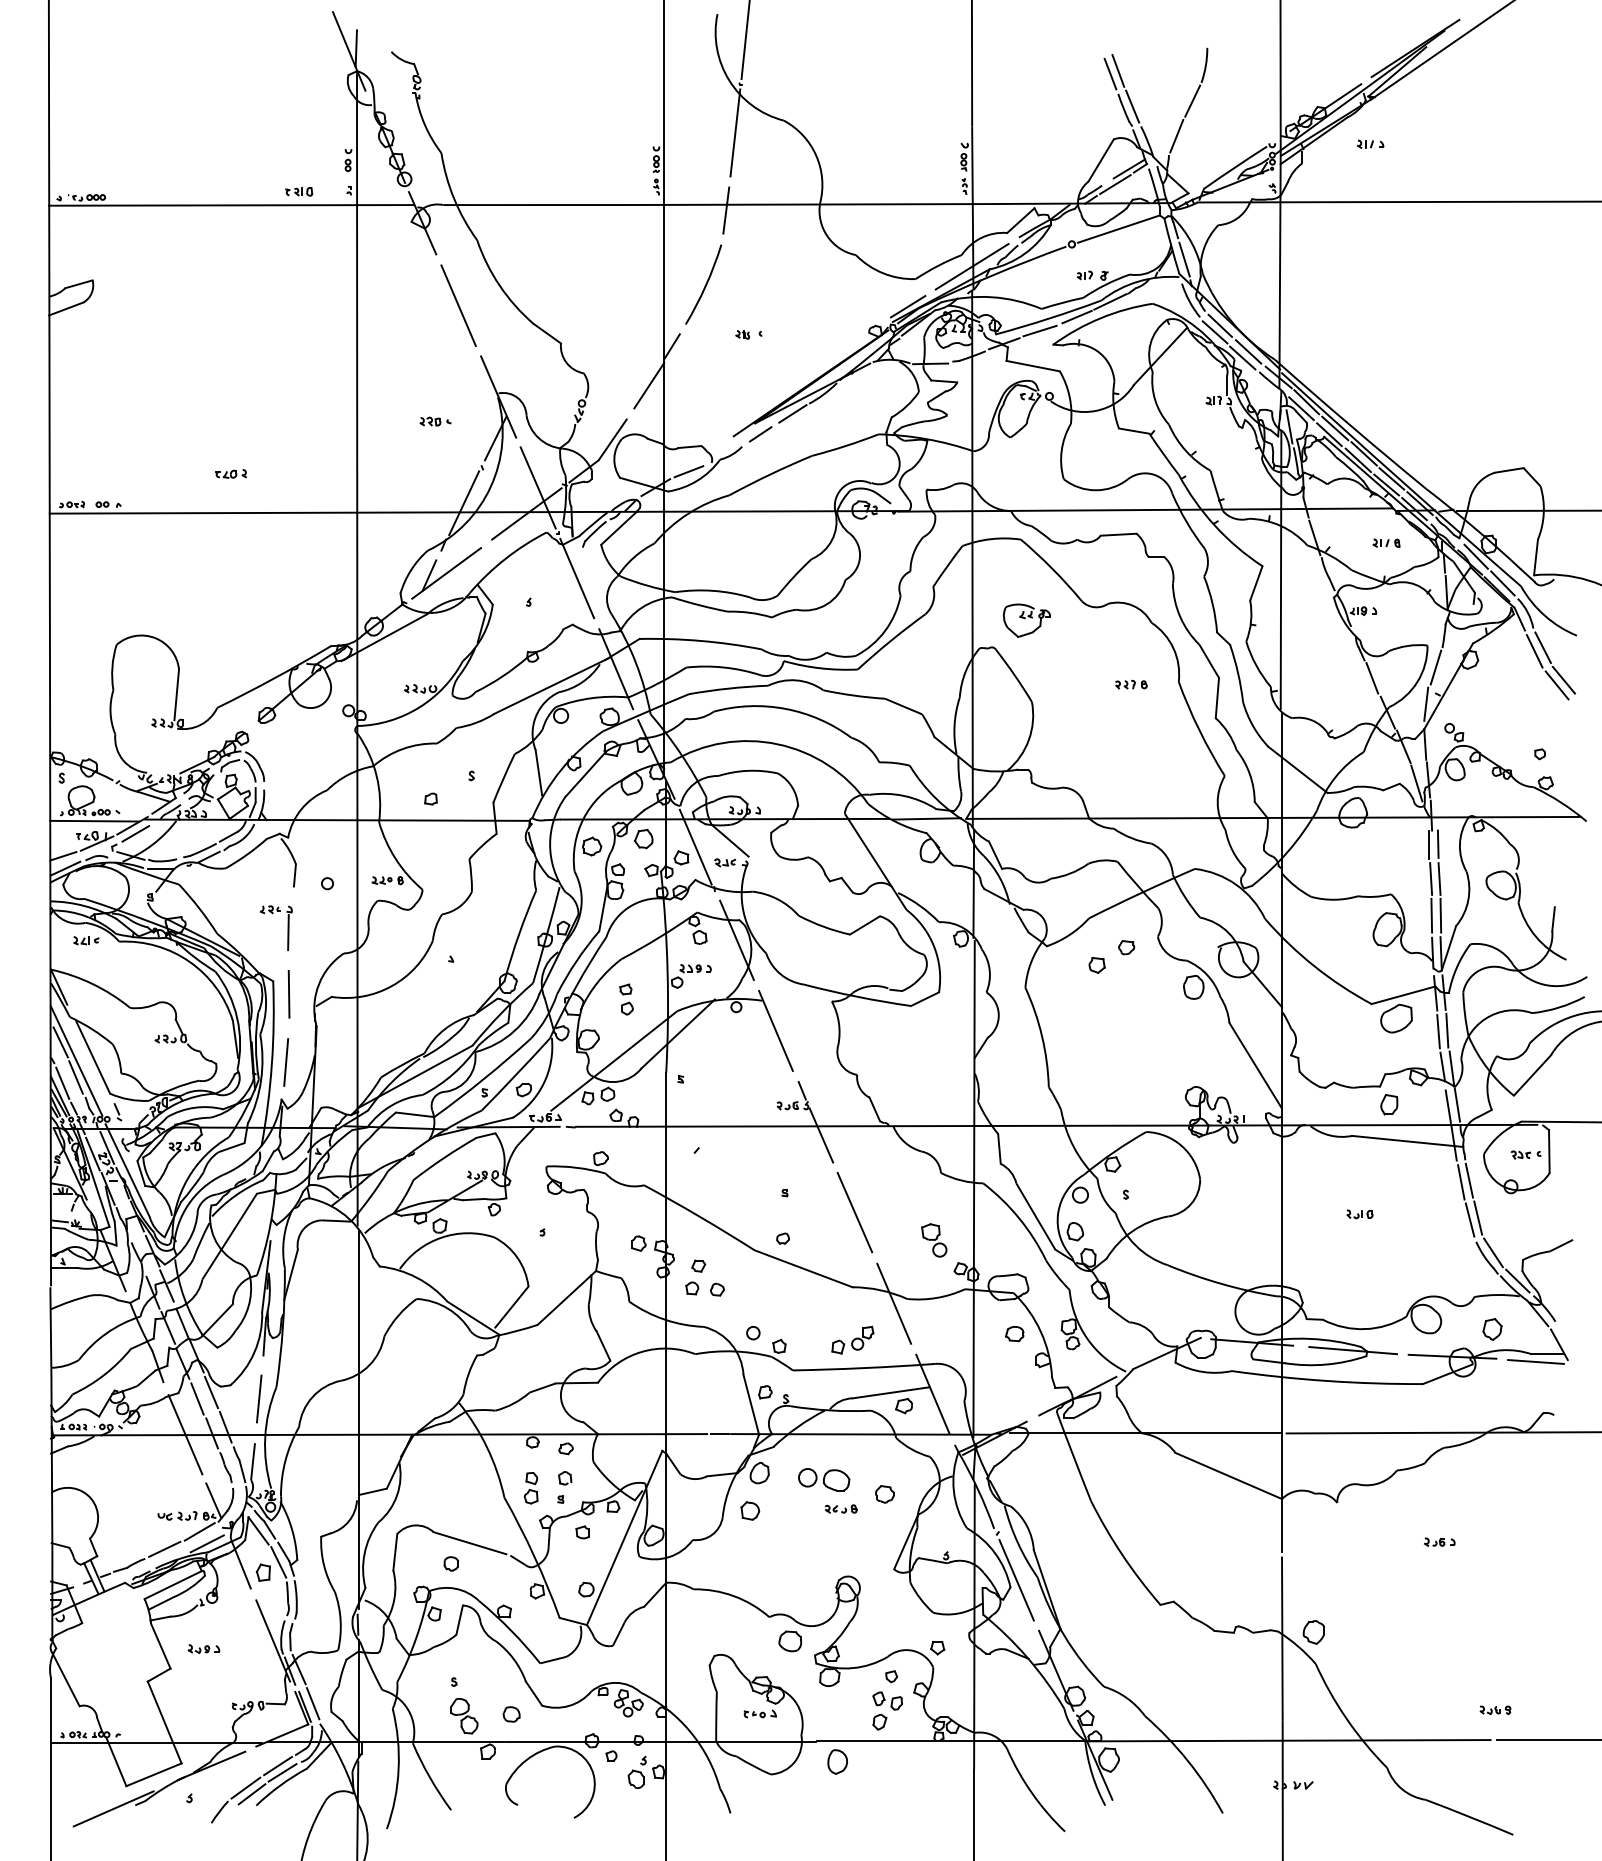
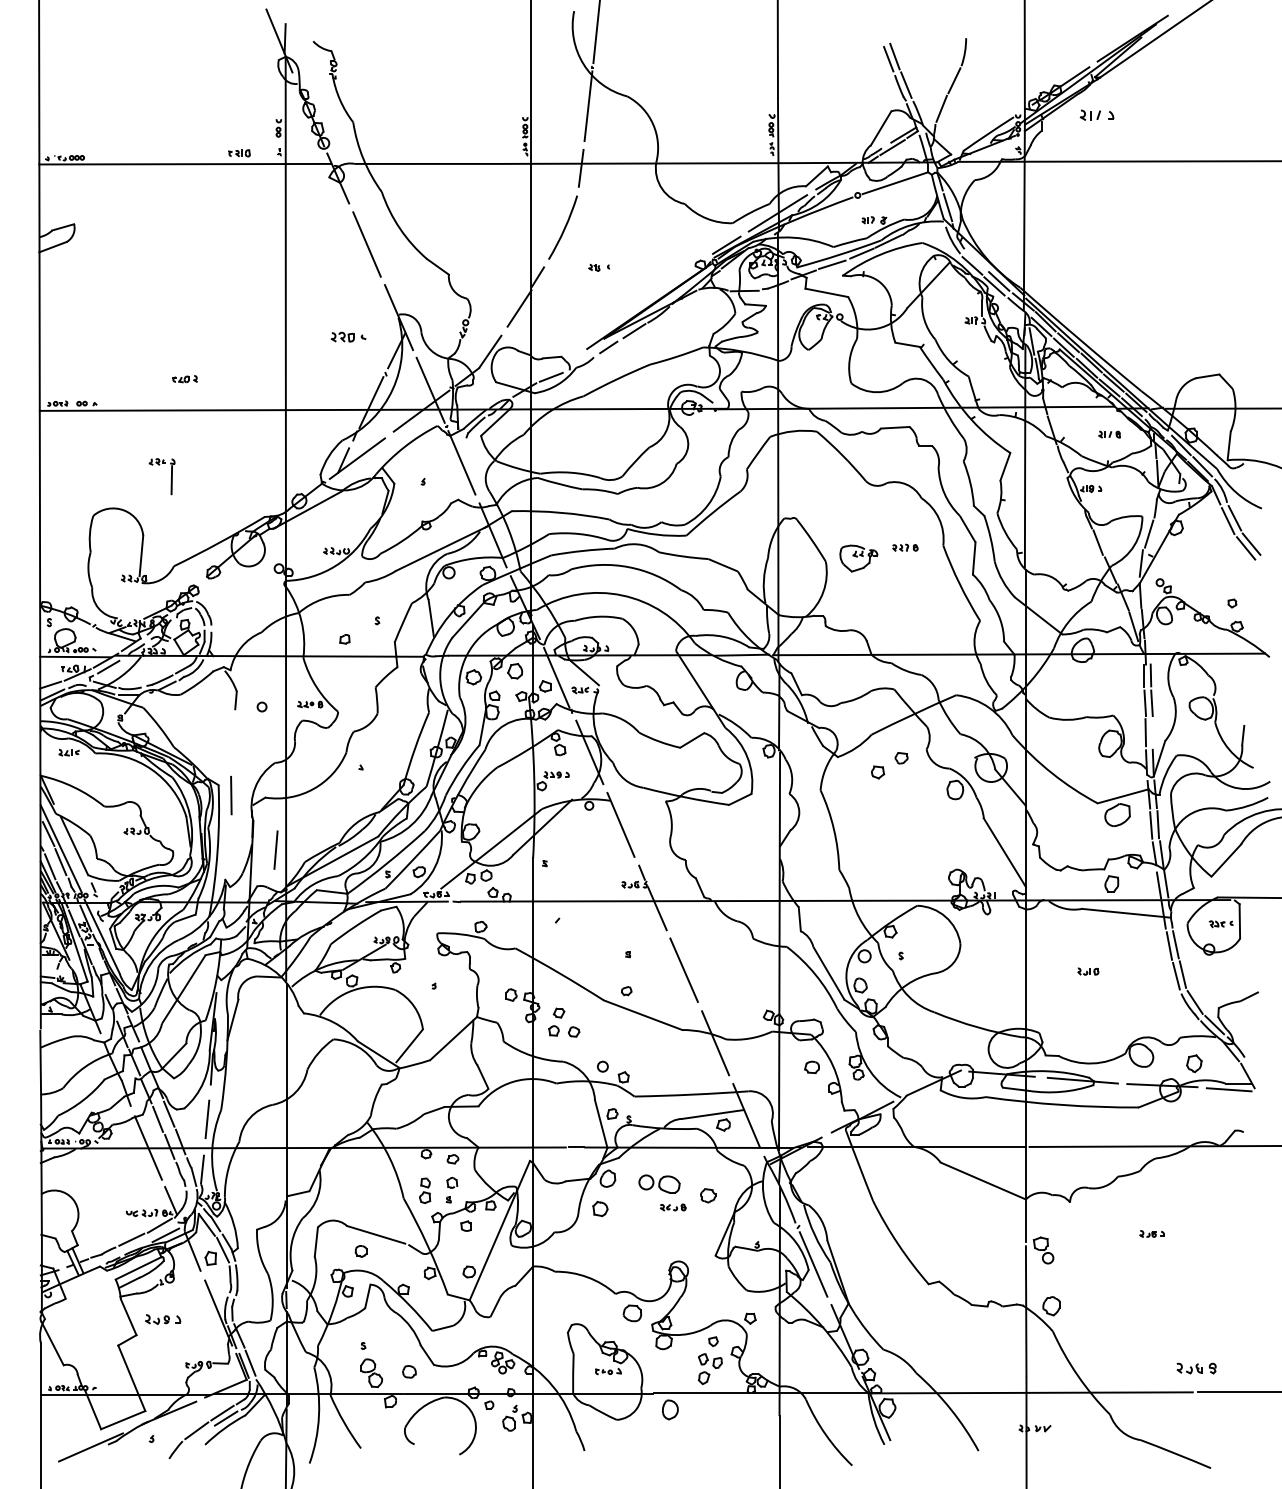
part: (1370, 144) -> (1096, 115), size x1.6
line: (1220, 325) -> (976, 260), removed
part: (435, 421) -> (348, 337), size x1.4
part: (1026, 620) -> (858, 558), moved
line: (1440, 915) -> (1152, 732), removed
part: (286, 932) -> (170, 480), moved
part: (626, 999) -> (501, 799), removed
line: (285, 1061) -> (275, 849), moved
part: (934, 1240) -> (1043, 1250), moved
part: (852, 1339) -> (682, 1071), removed
part: (204, 1649) -> (163, 1319), size x1.4
part: (1495, 1710) -> (1196, 1368), size x1.6
line: (251, 1793) -> (201, 1435), removed

